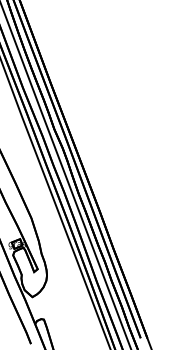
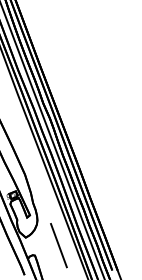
line: (73, 307) -> (58, 245), added

